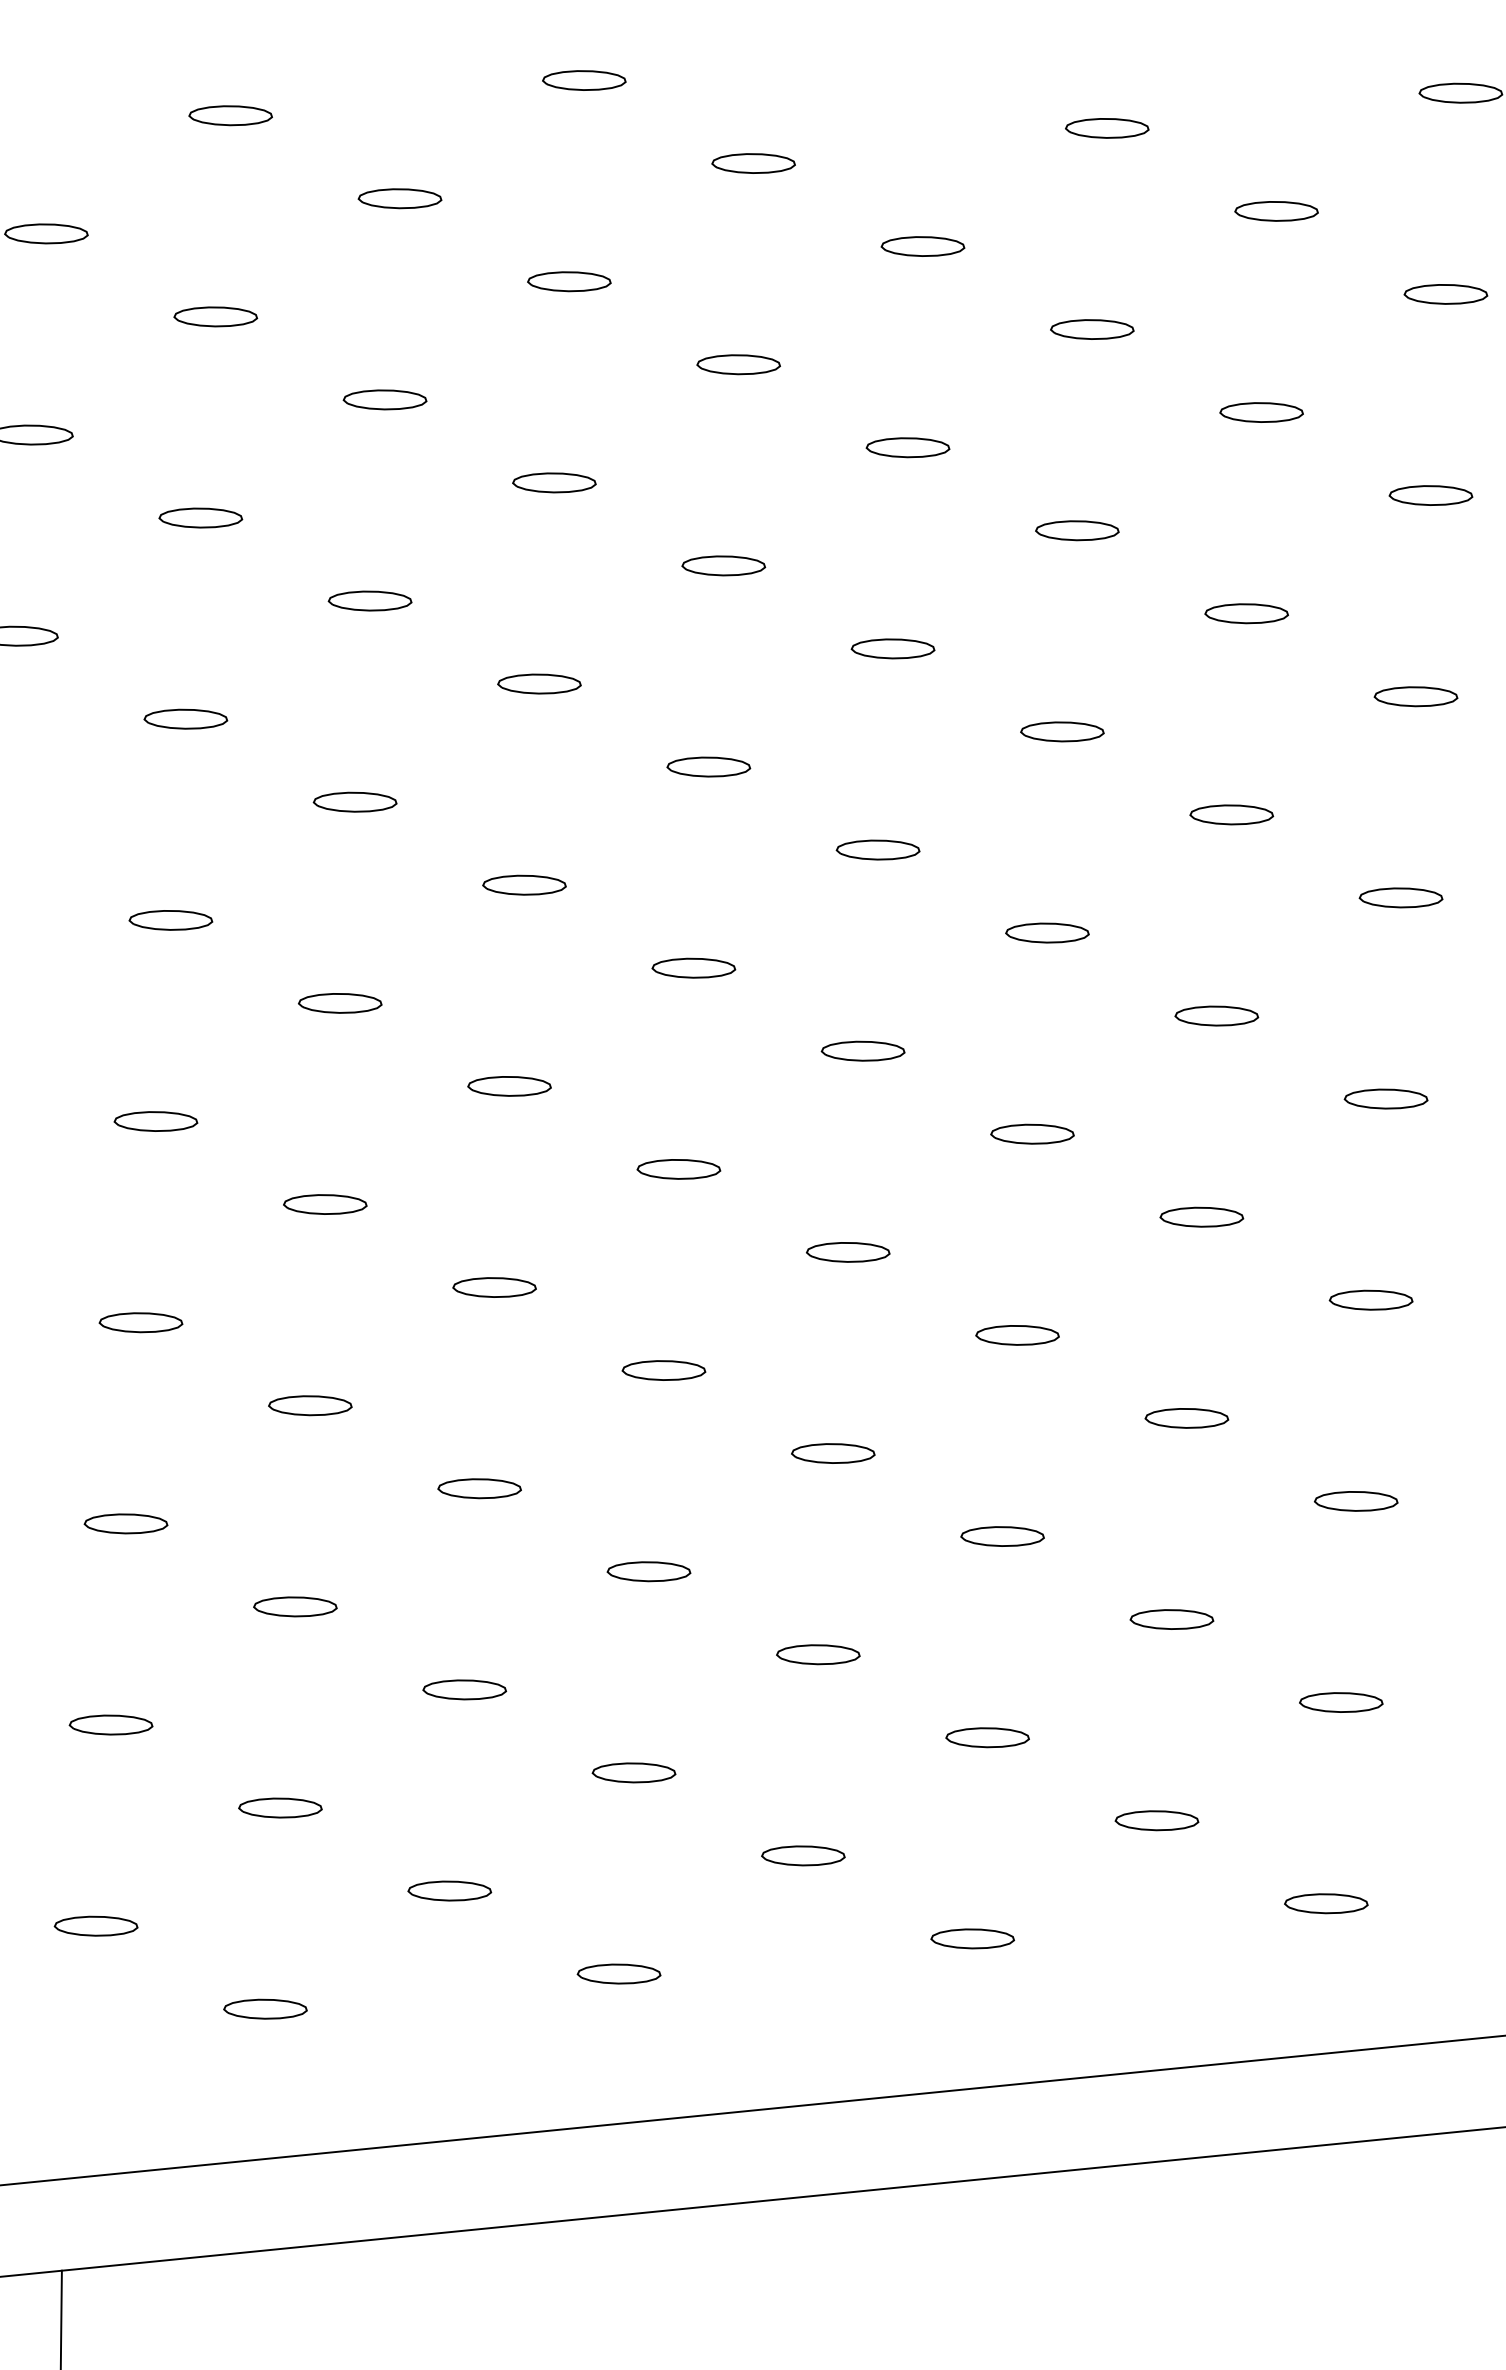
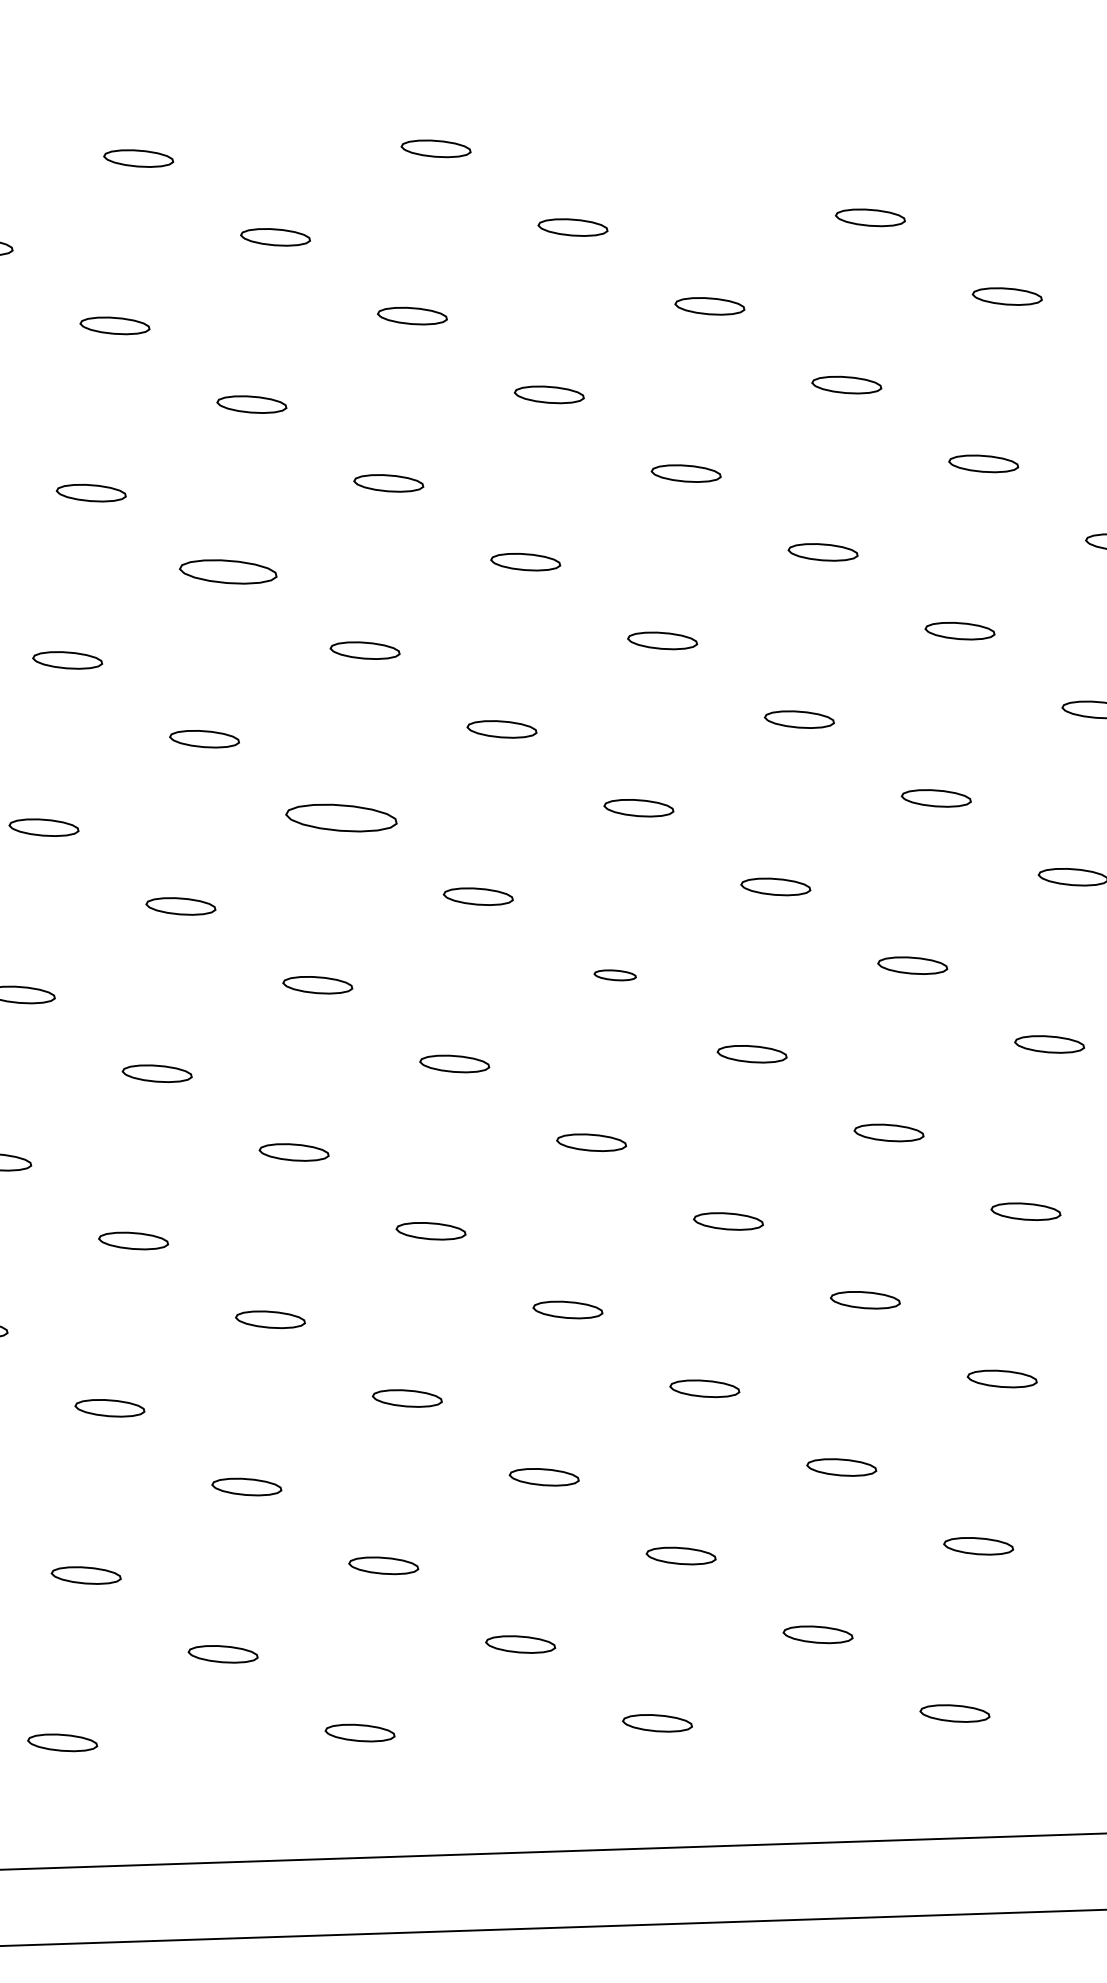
part: (369, 600) -> (227, 571), size x1.4
part: (524, 884) -> (341, 817), size x1.6
part: (862, 1050) -> (614, 974), size x0.6

